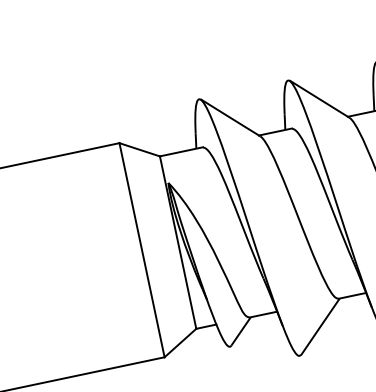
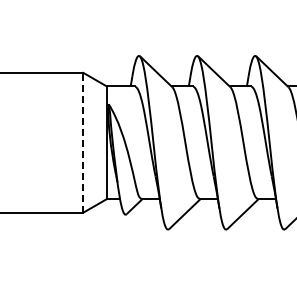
line: (142, 249) -> (83, 142), solid -> dashed

